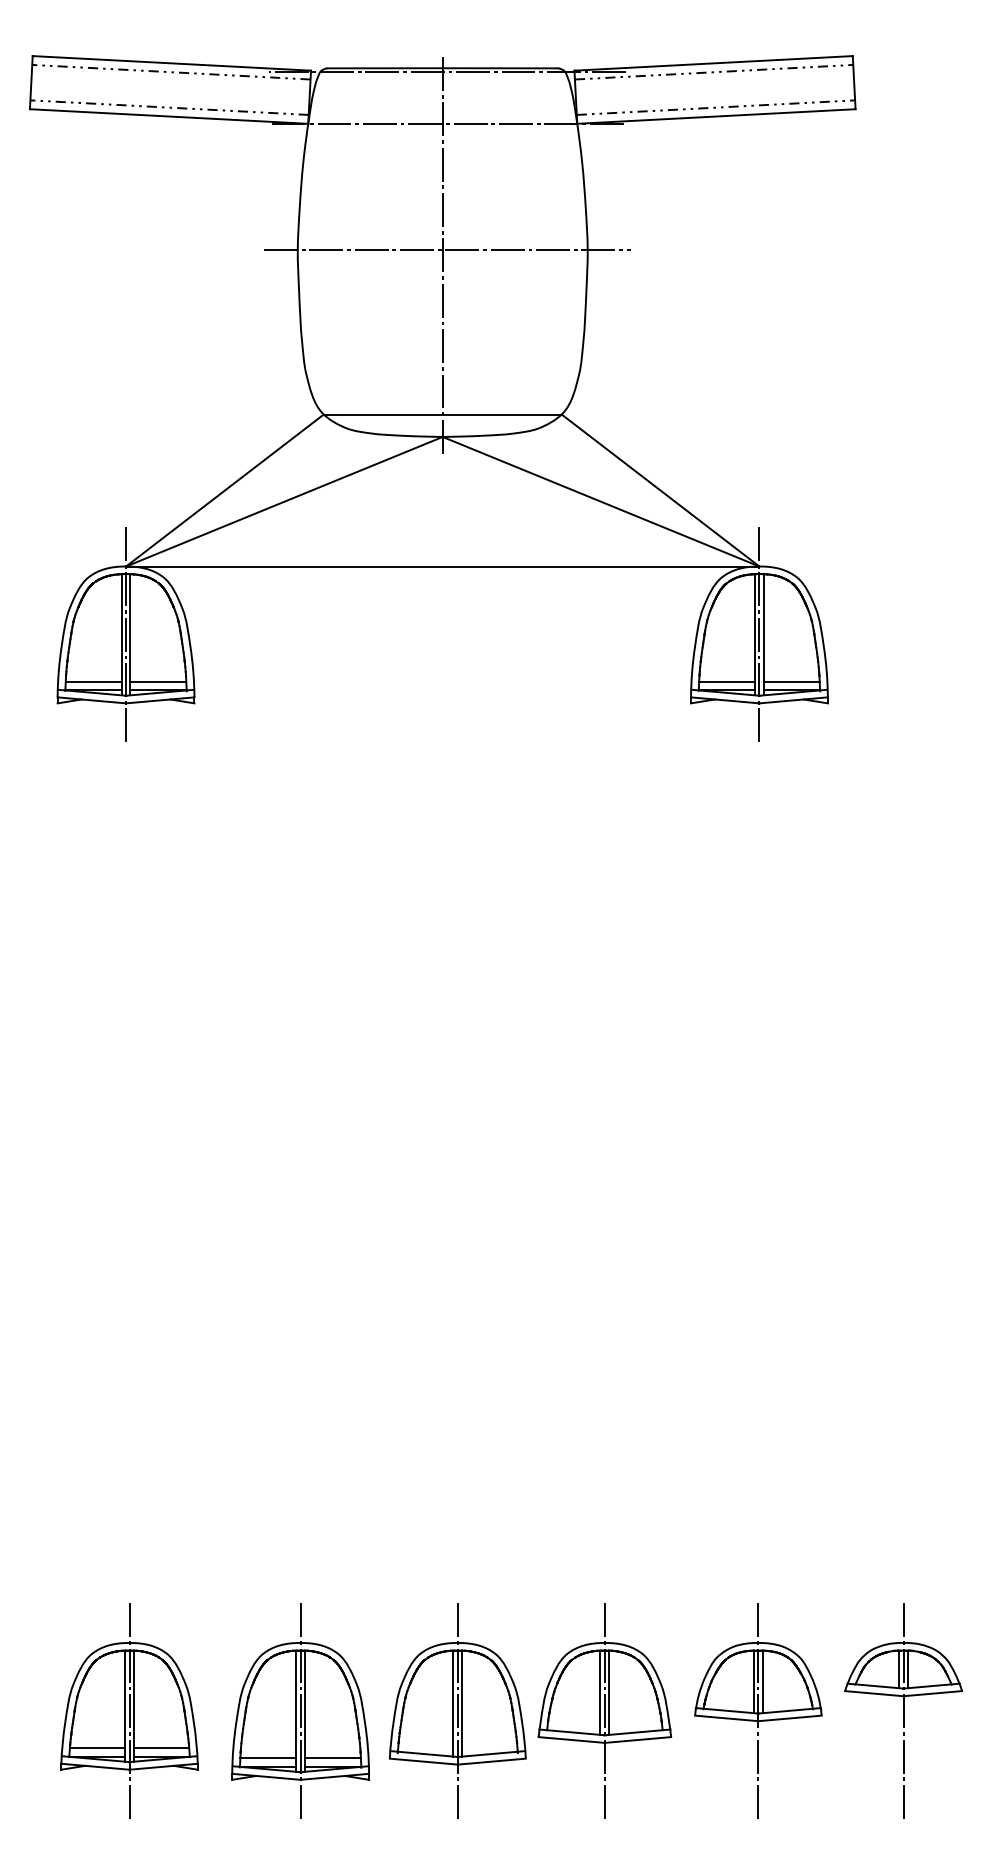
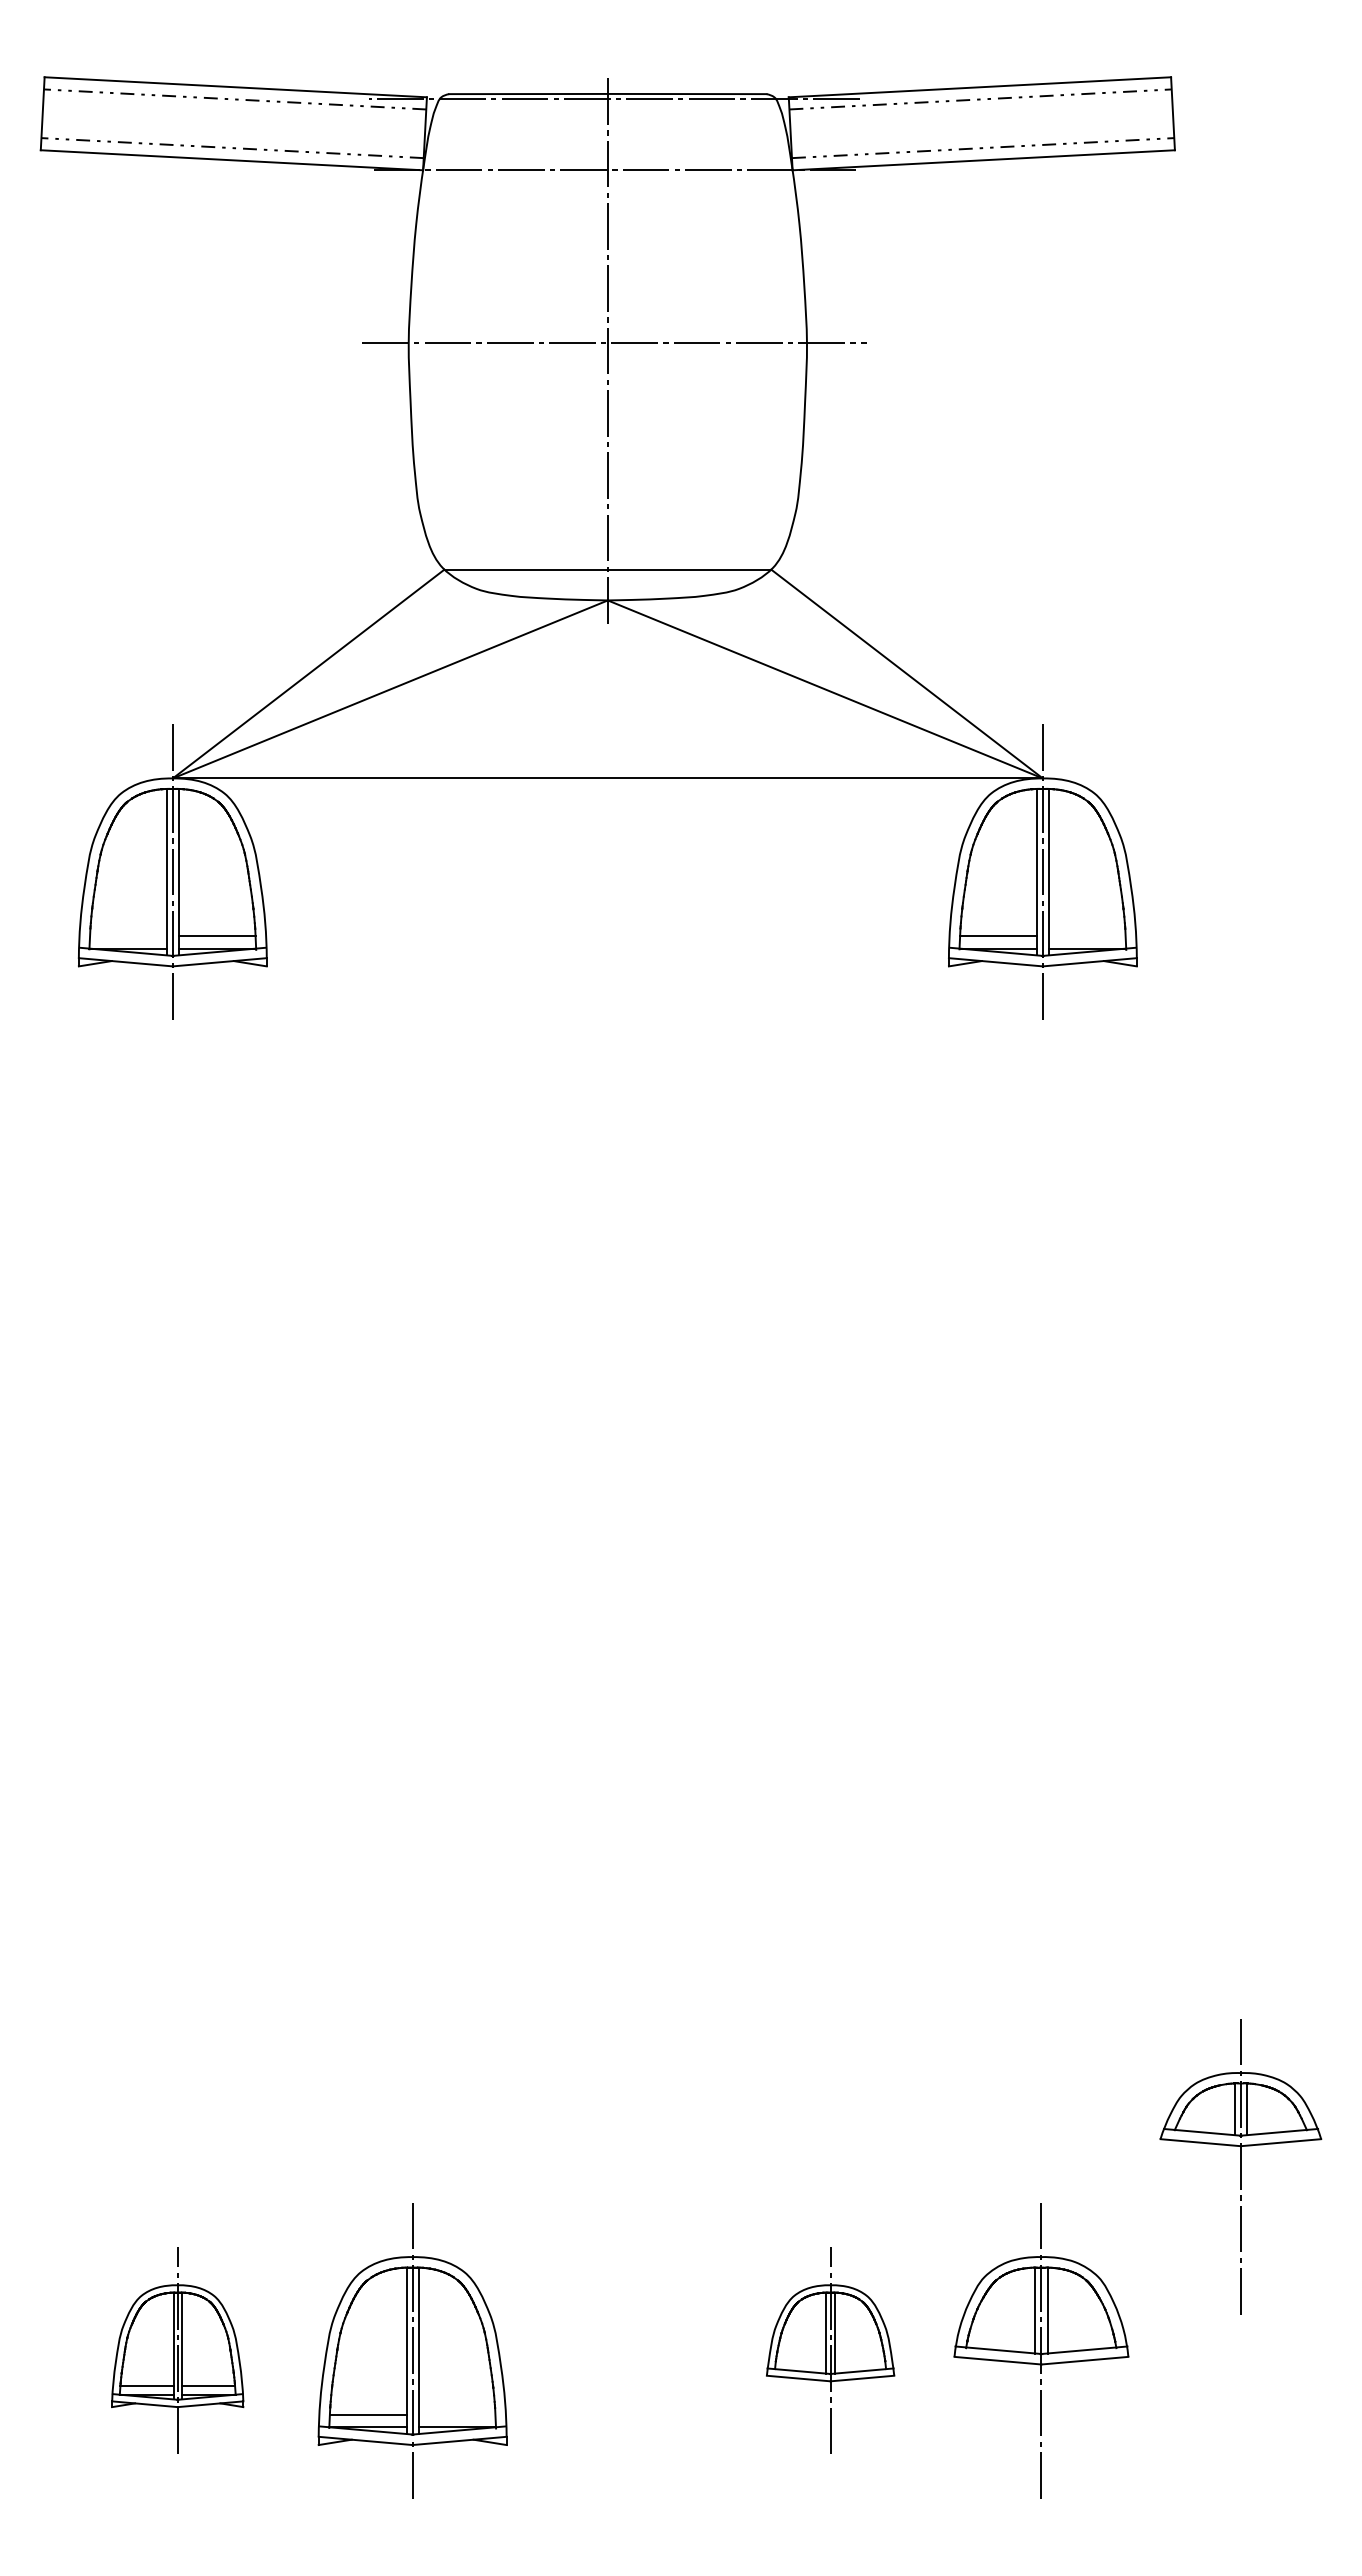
line: (93, 681) -> (127, 936), removed
line: (791, 681) -> (1086, 936), removed
part: (129, 1711) -> (177, 2350), size x0.7
part: (457, 1711) -> (628, 2350), removed
part: (604, 1711) -> (830, 2350), size x0.7
part: (903, 1711) -> (1240, 2166), moved
line: (332, 1758) -> (456, 2415), removed

